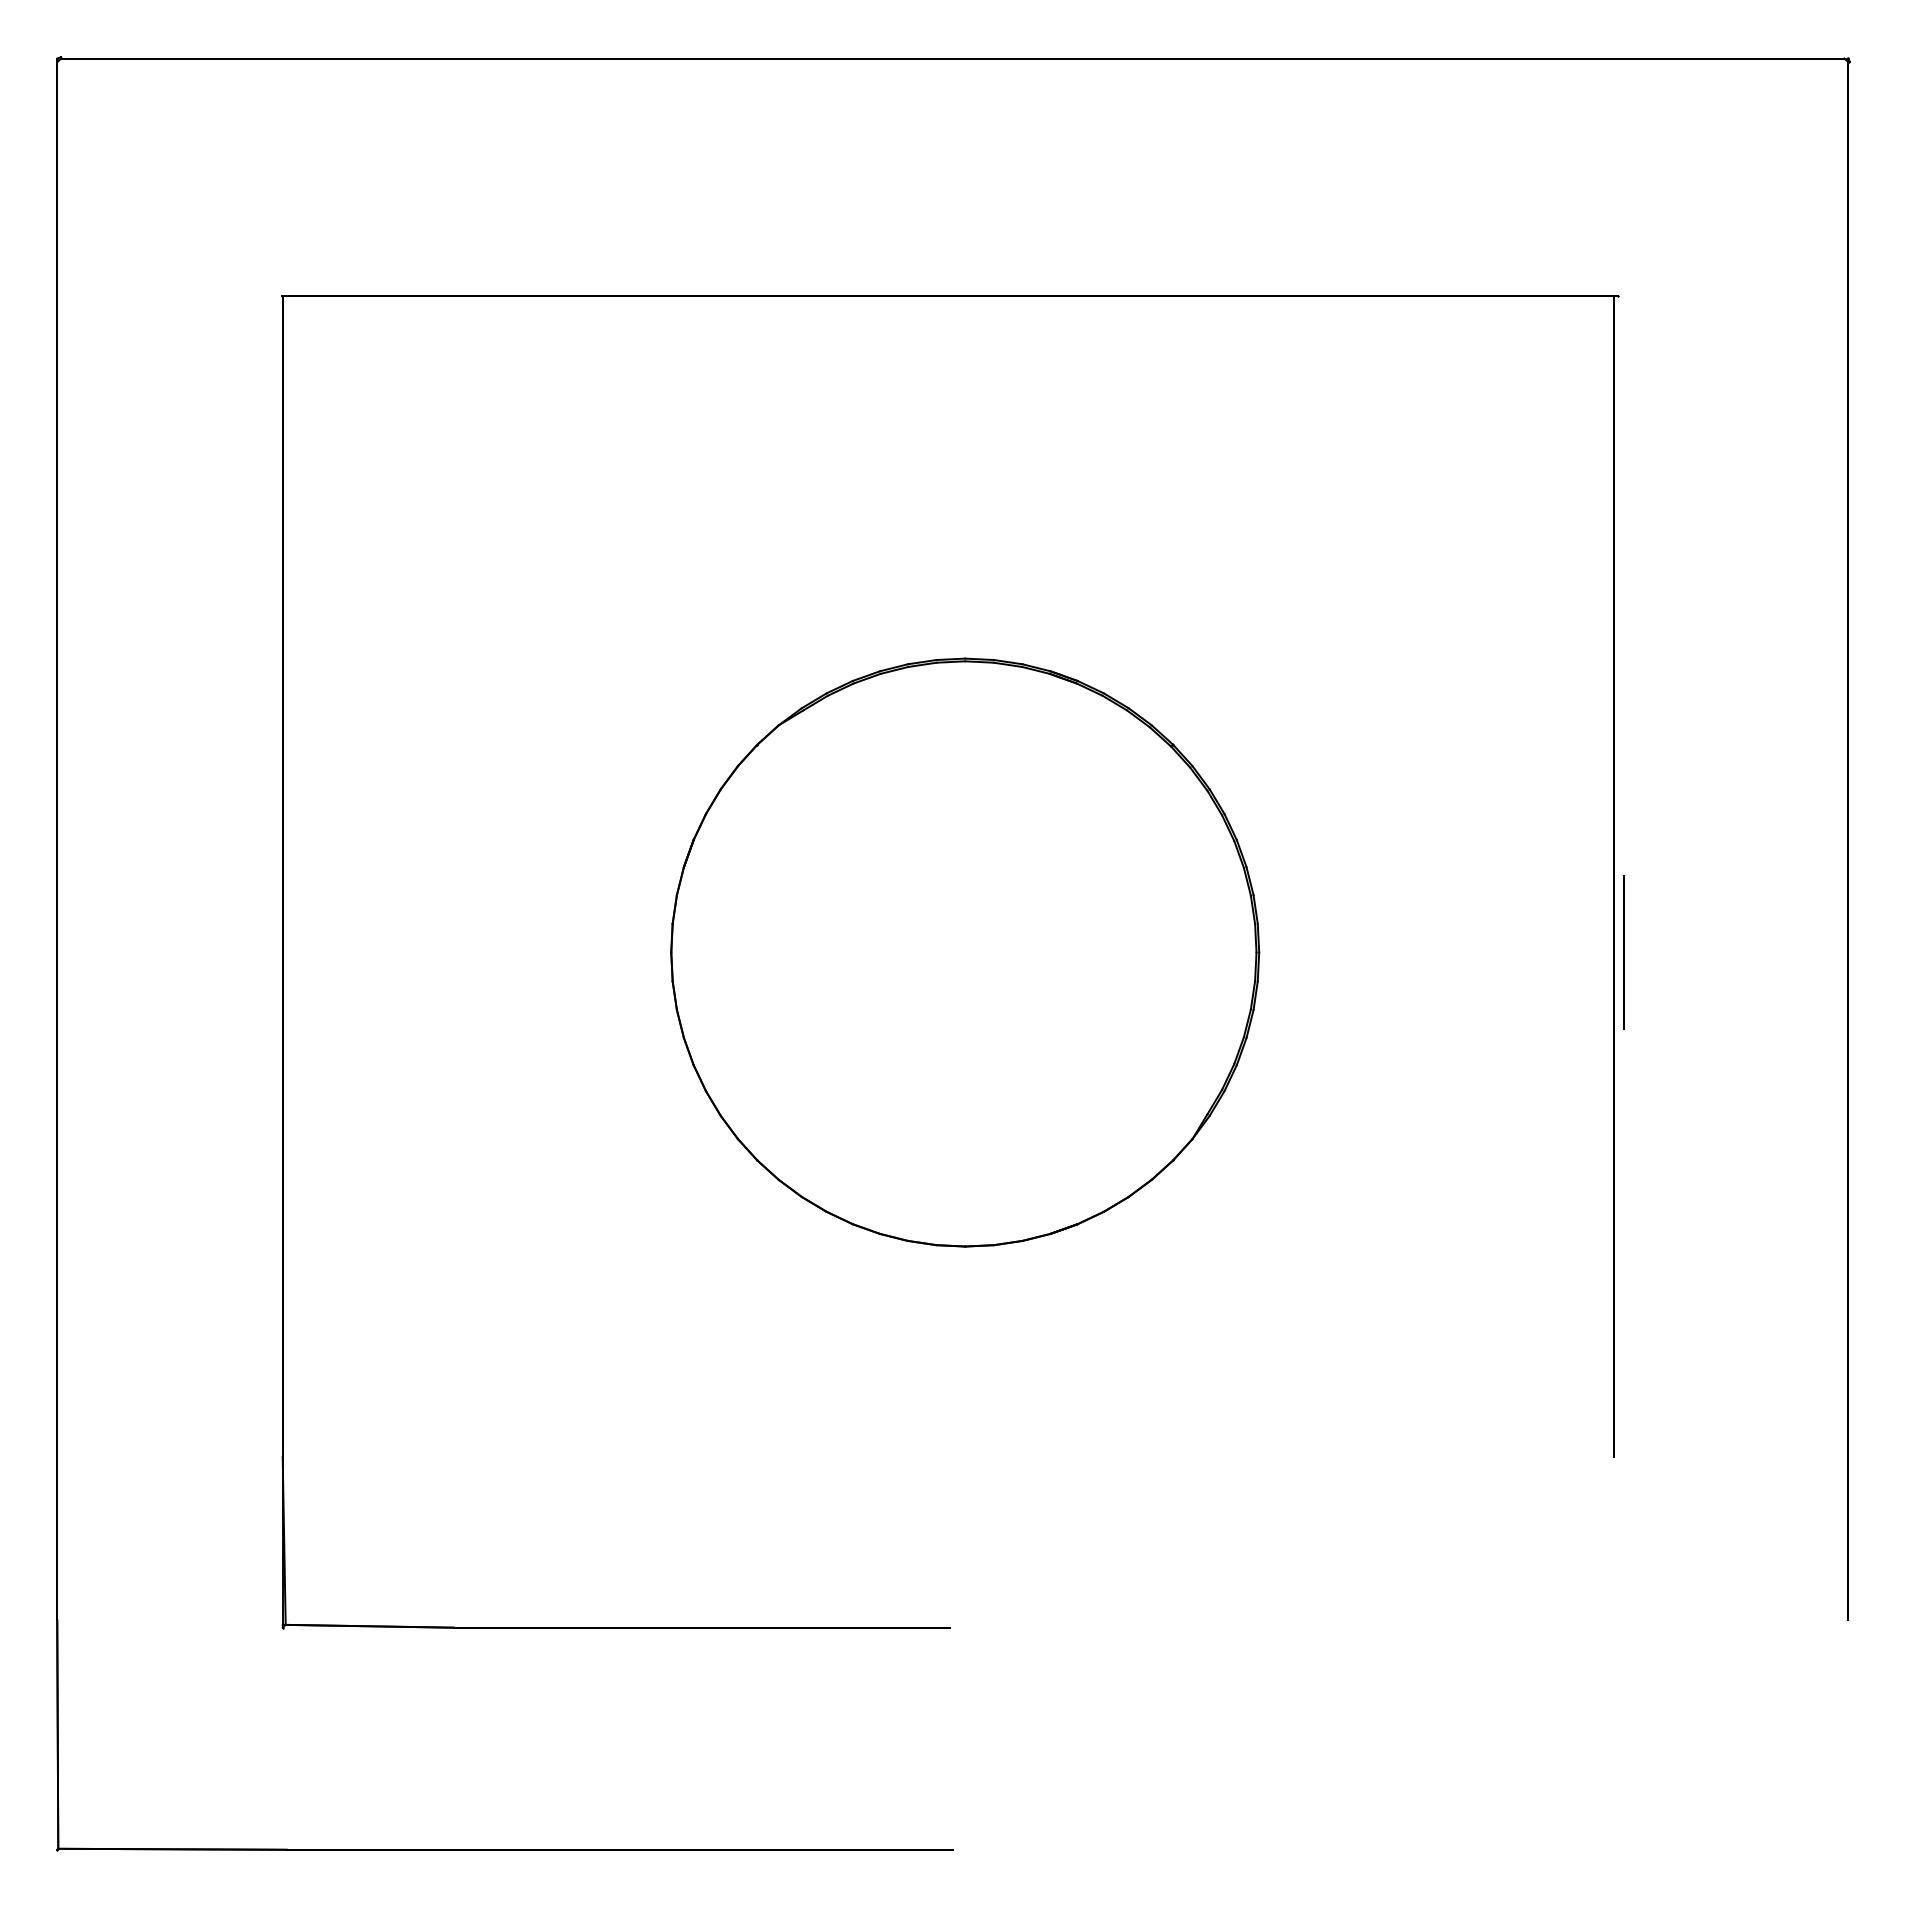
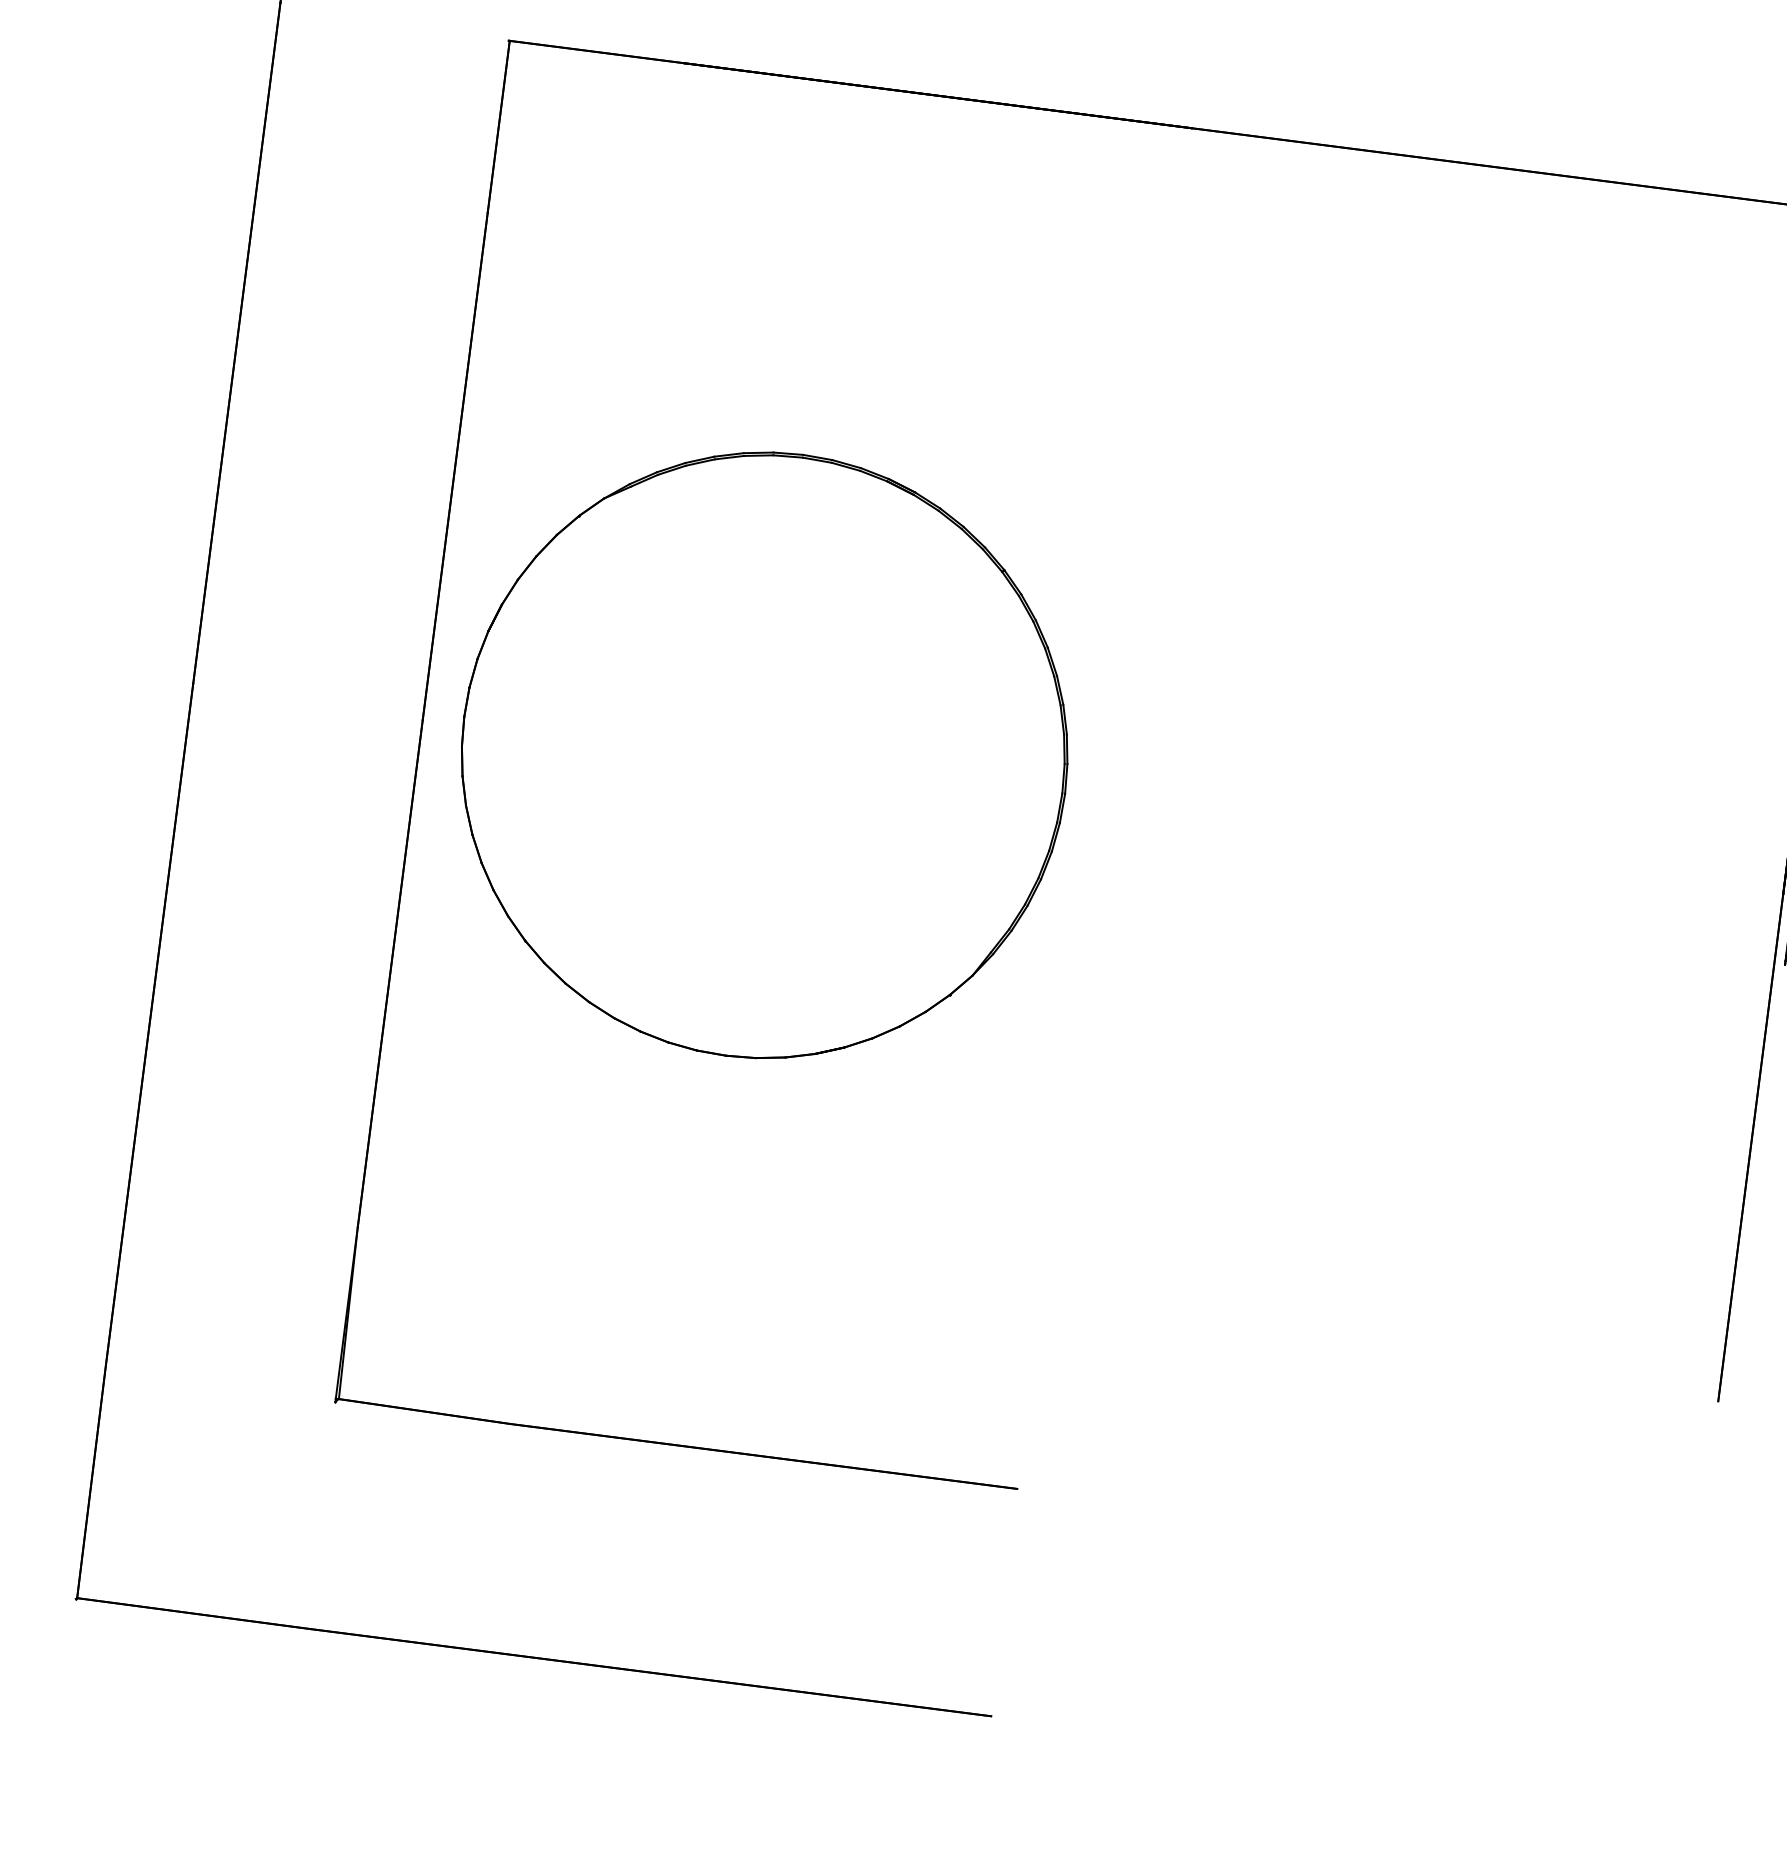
part: (965, 952) -> (764, 755), moved

